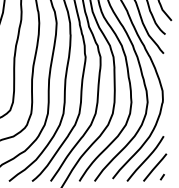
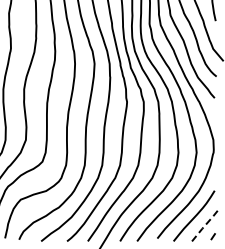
line: (154, 167) -> (204, 225), solid -> dashed

